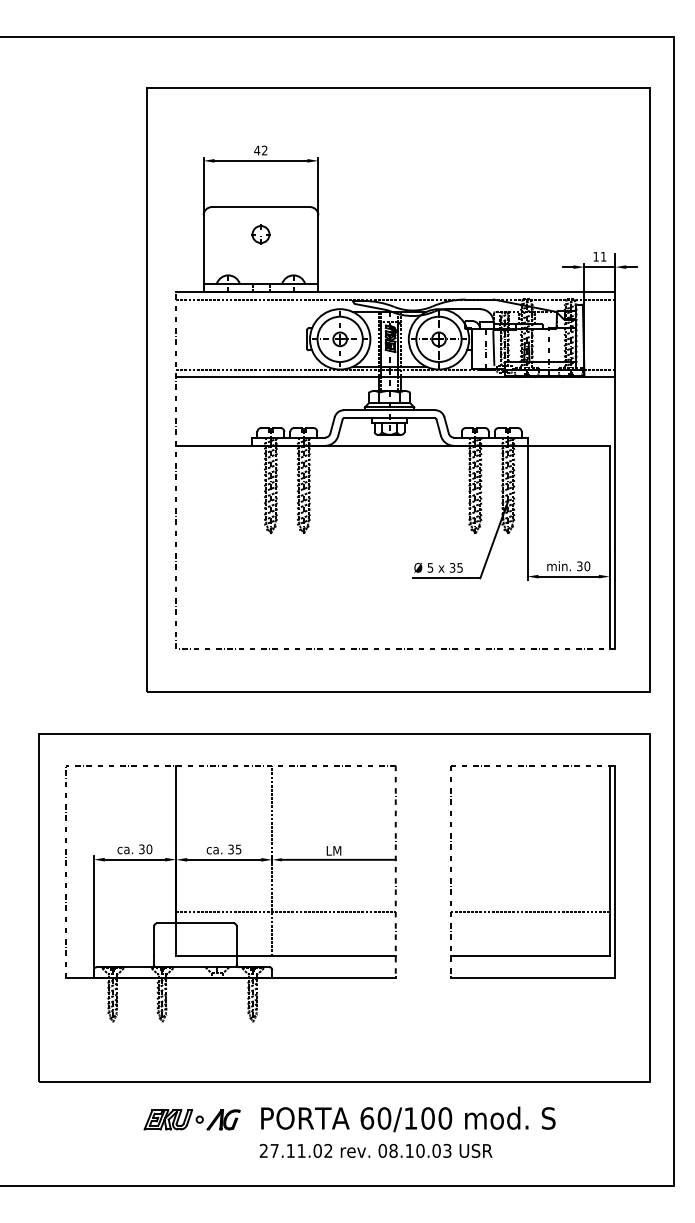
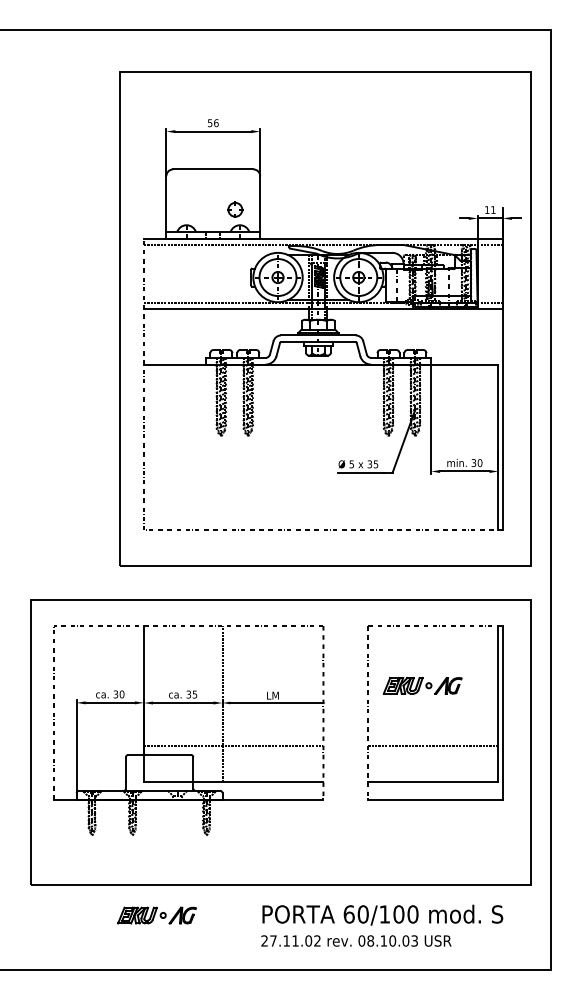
text: (260, 150) -> (212, 123), 42 -> 56
part: (260, 234) -> (234, 209), moved
line: (493, 347) -> (403, 284), removed
part: (516, 838) -> (422, 685), added
text: (407, 1131) -> (382, 925), moved

